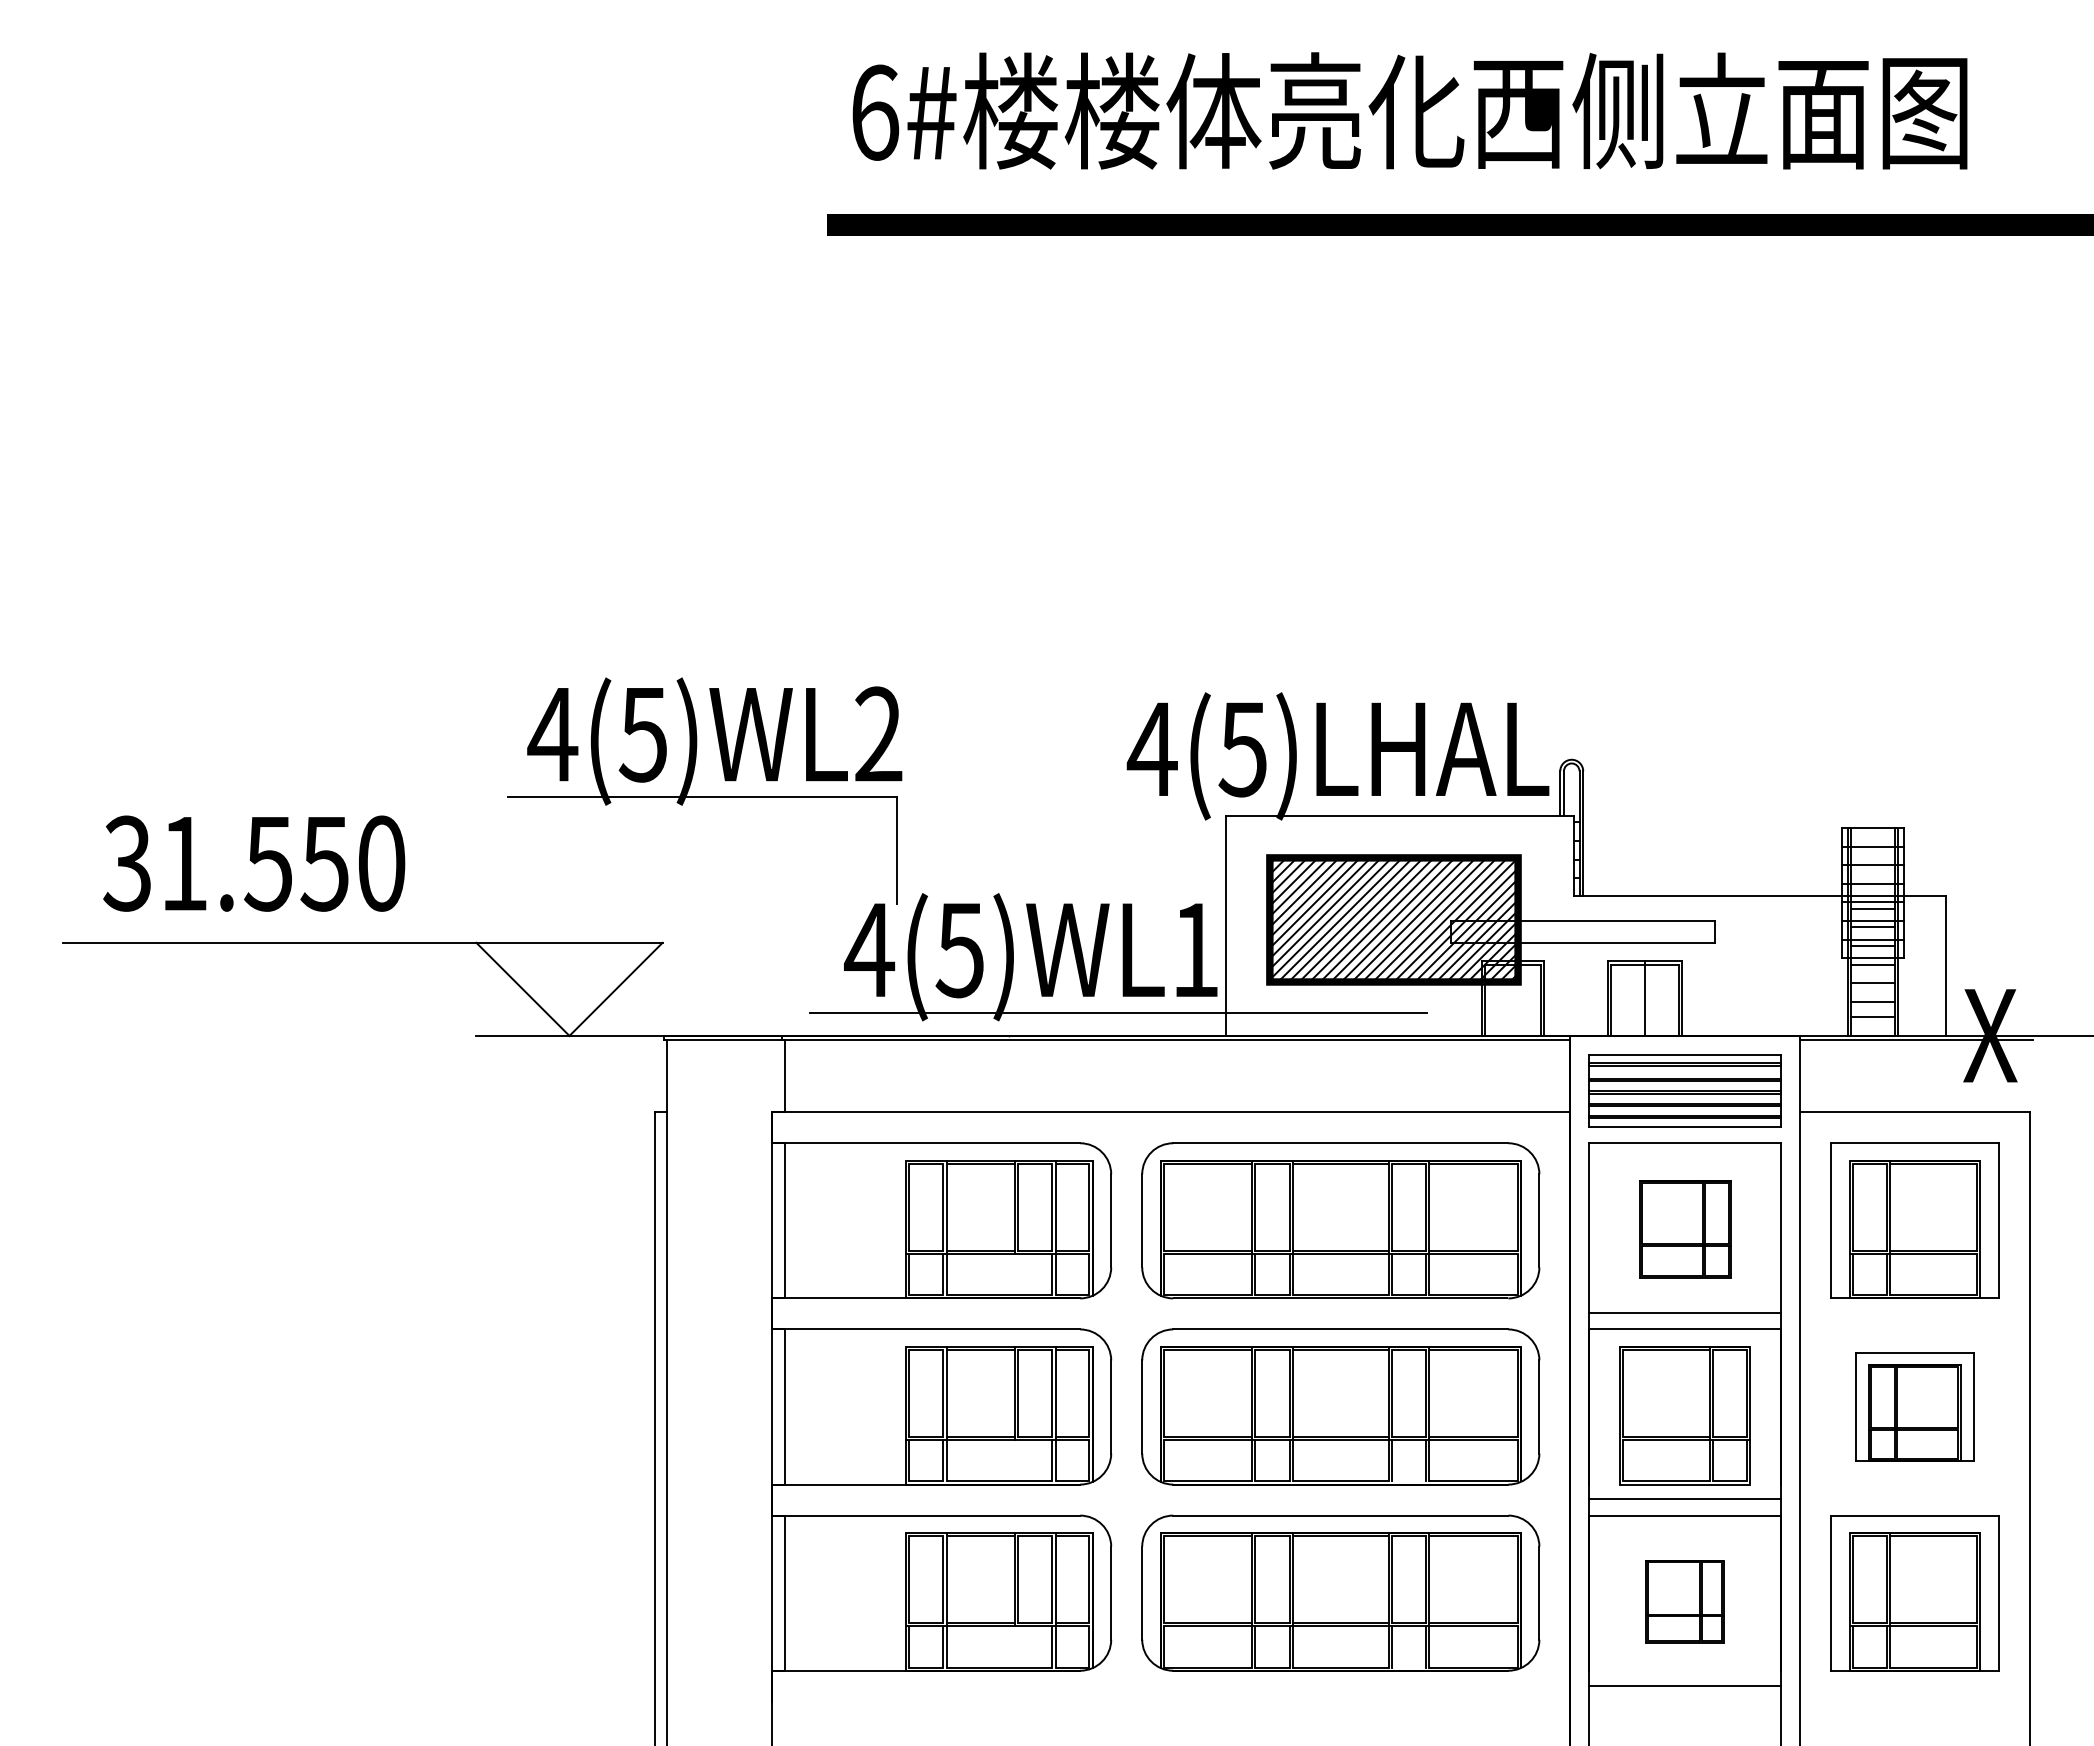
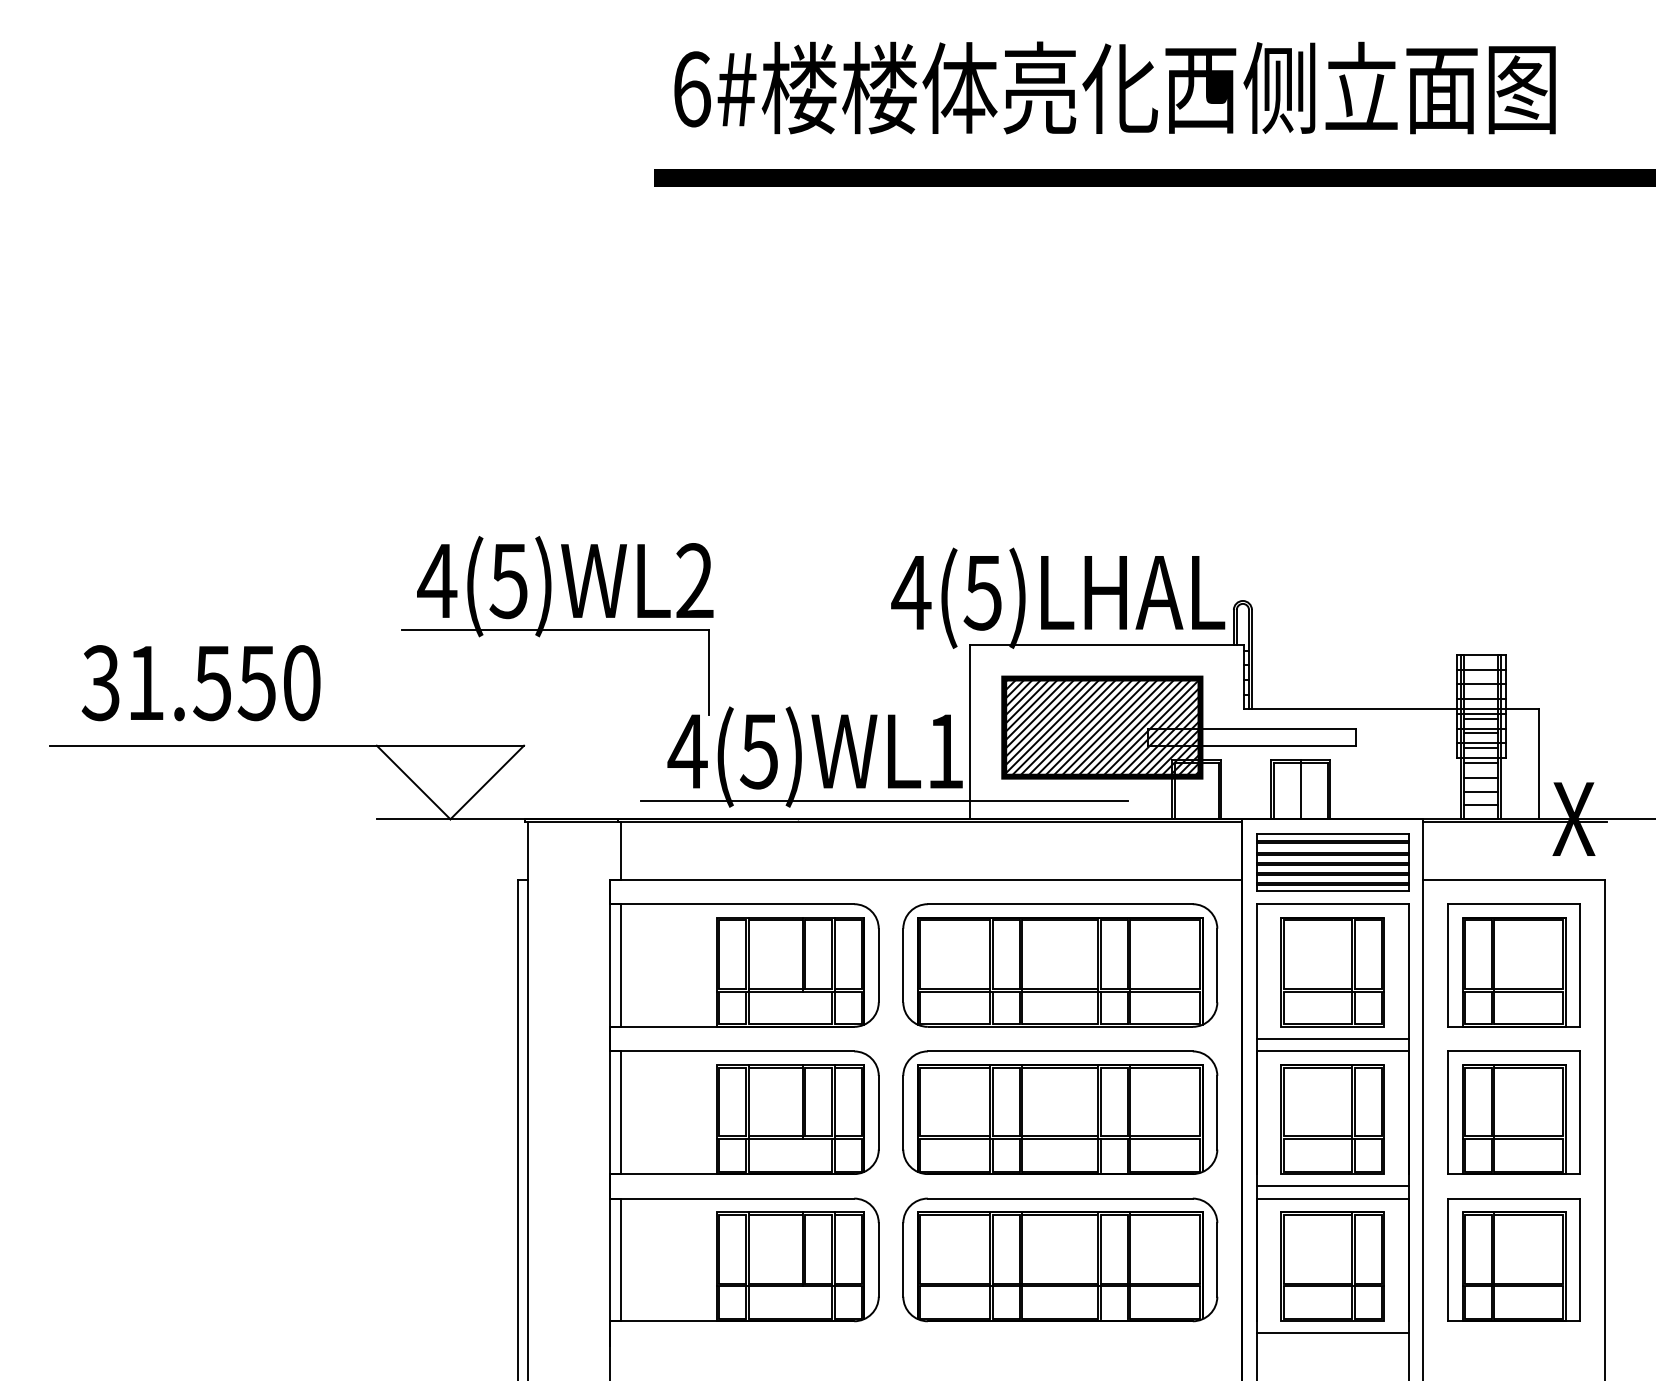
part: (1684, 1229) -> (1332, 972), size x1.43
part: (1914, 1406) -> (1513, 1112), size x1.43
part: (1684, 1601) -> (1332, 1266), size x1.67

